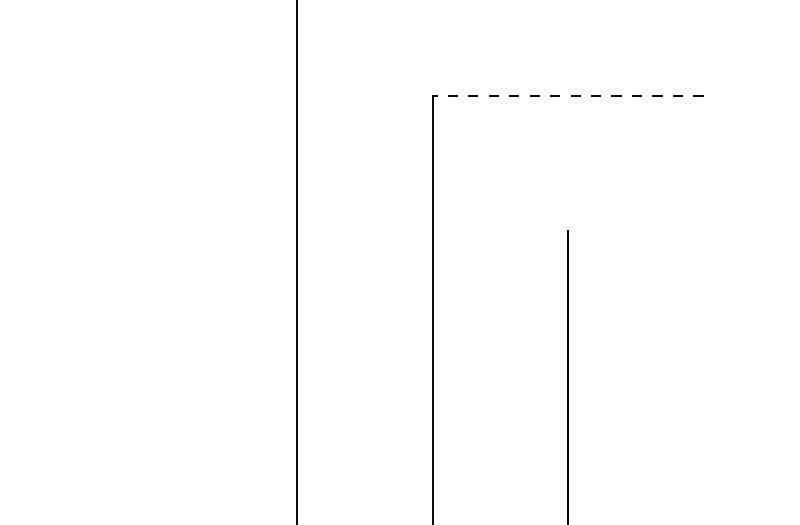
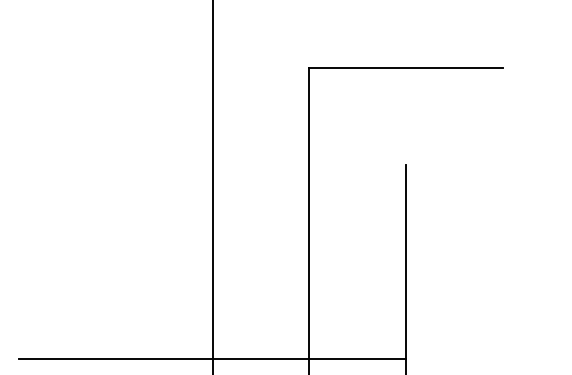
line: (567, 95) -> (405, 68), dashed -> solid
line: (297, 501) -> (212, 358), added

